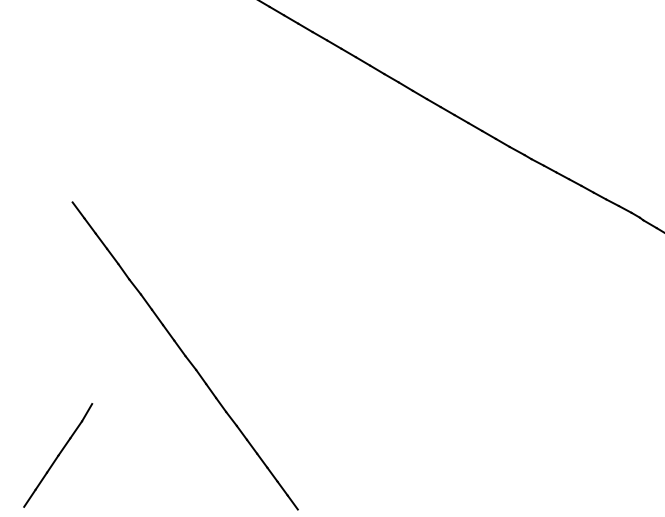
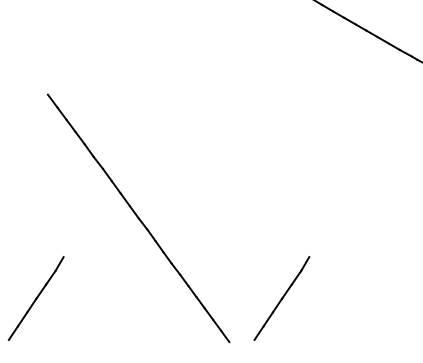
part: (363, 455) -> (282, 298), added

